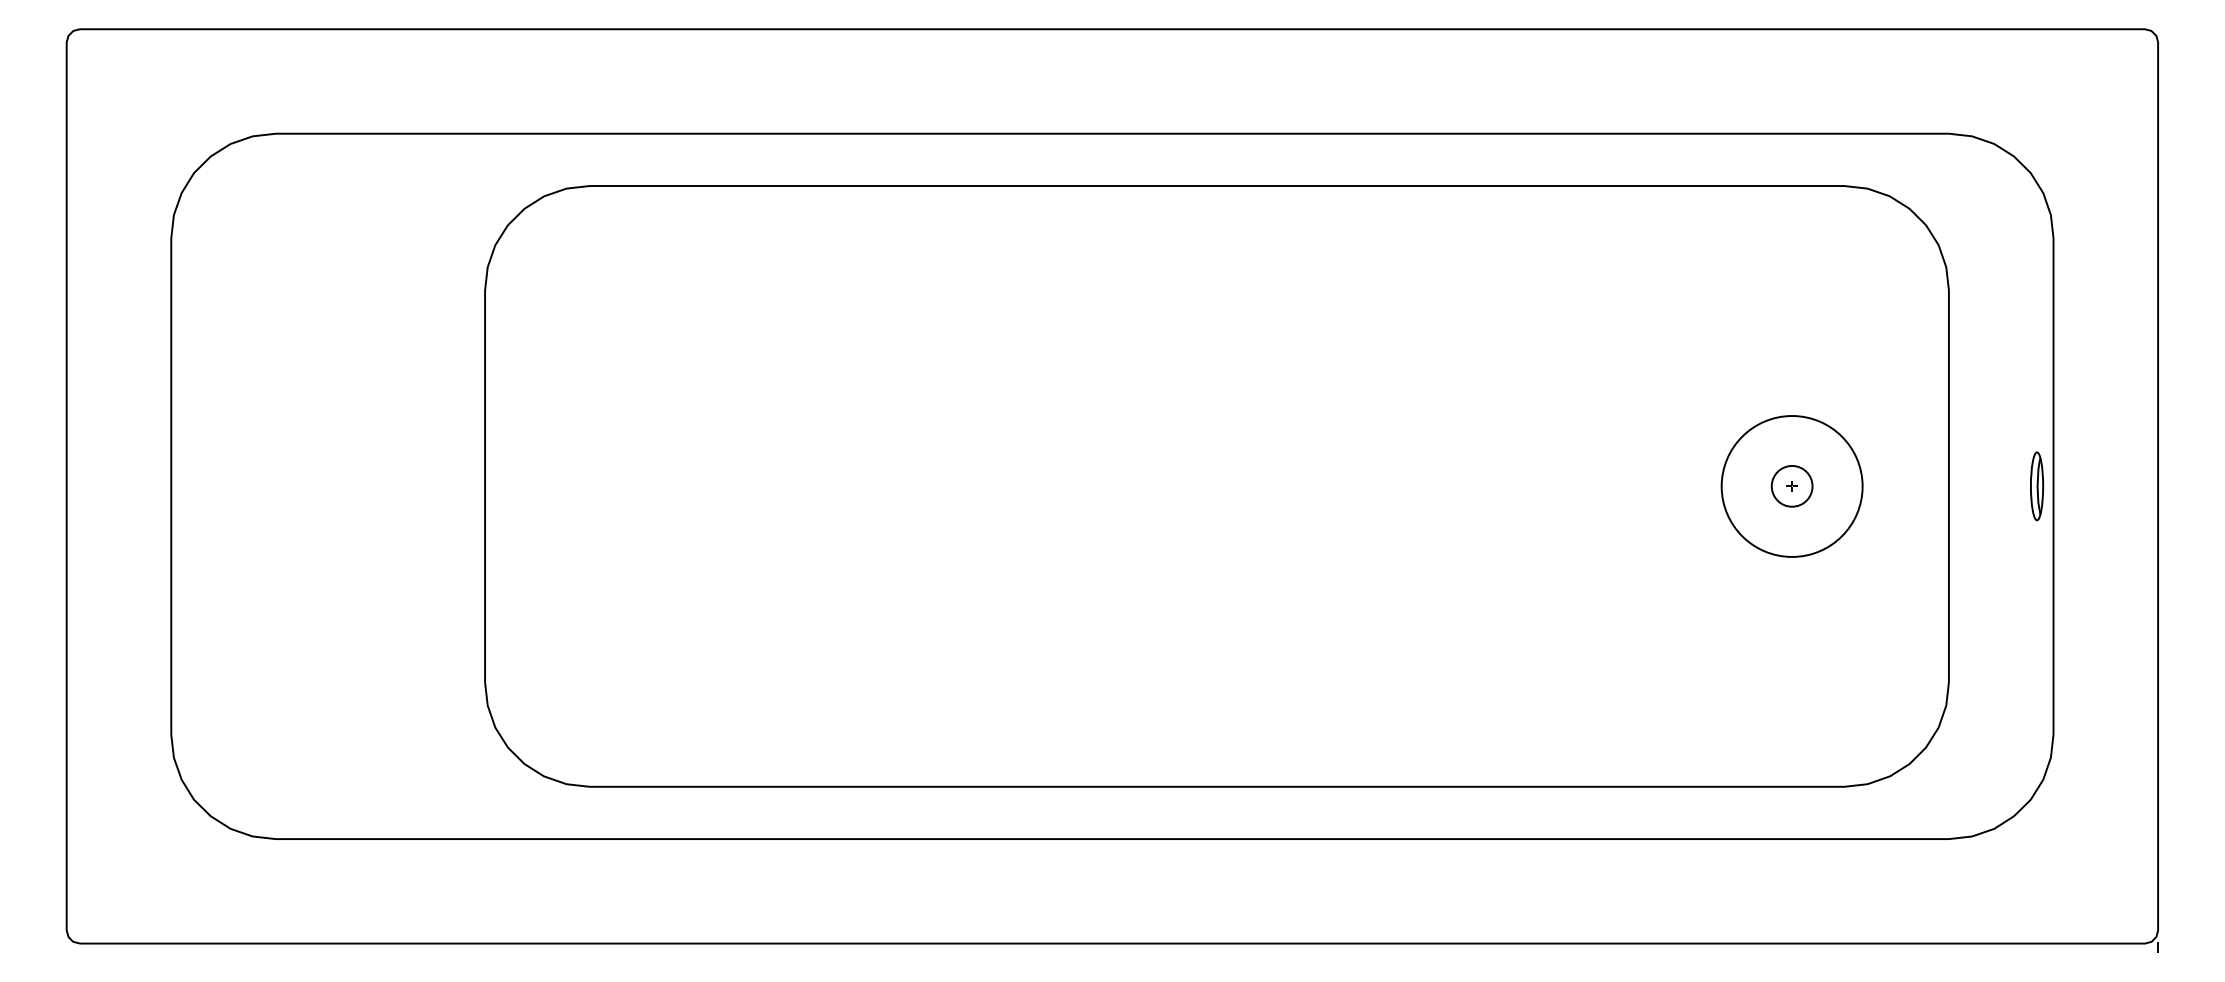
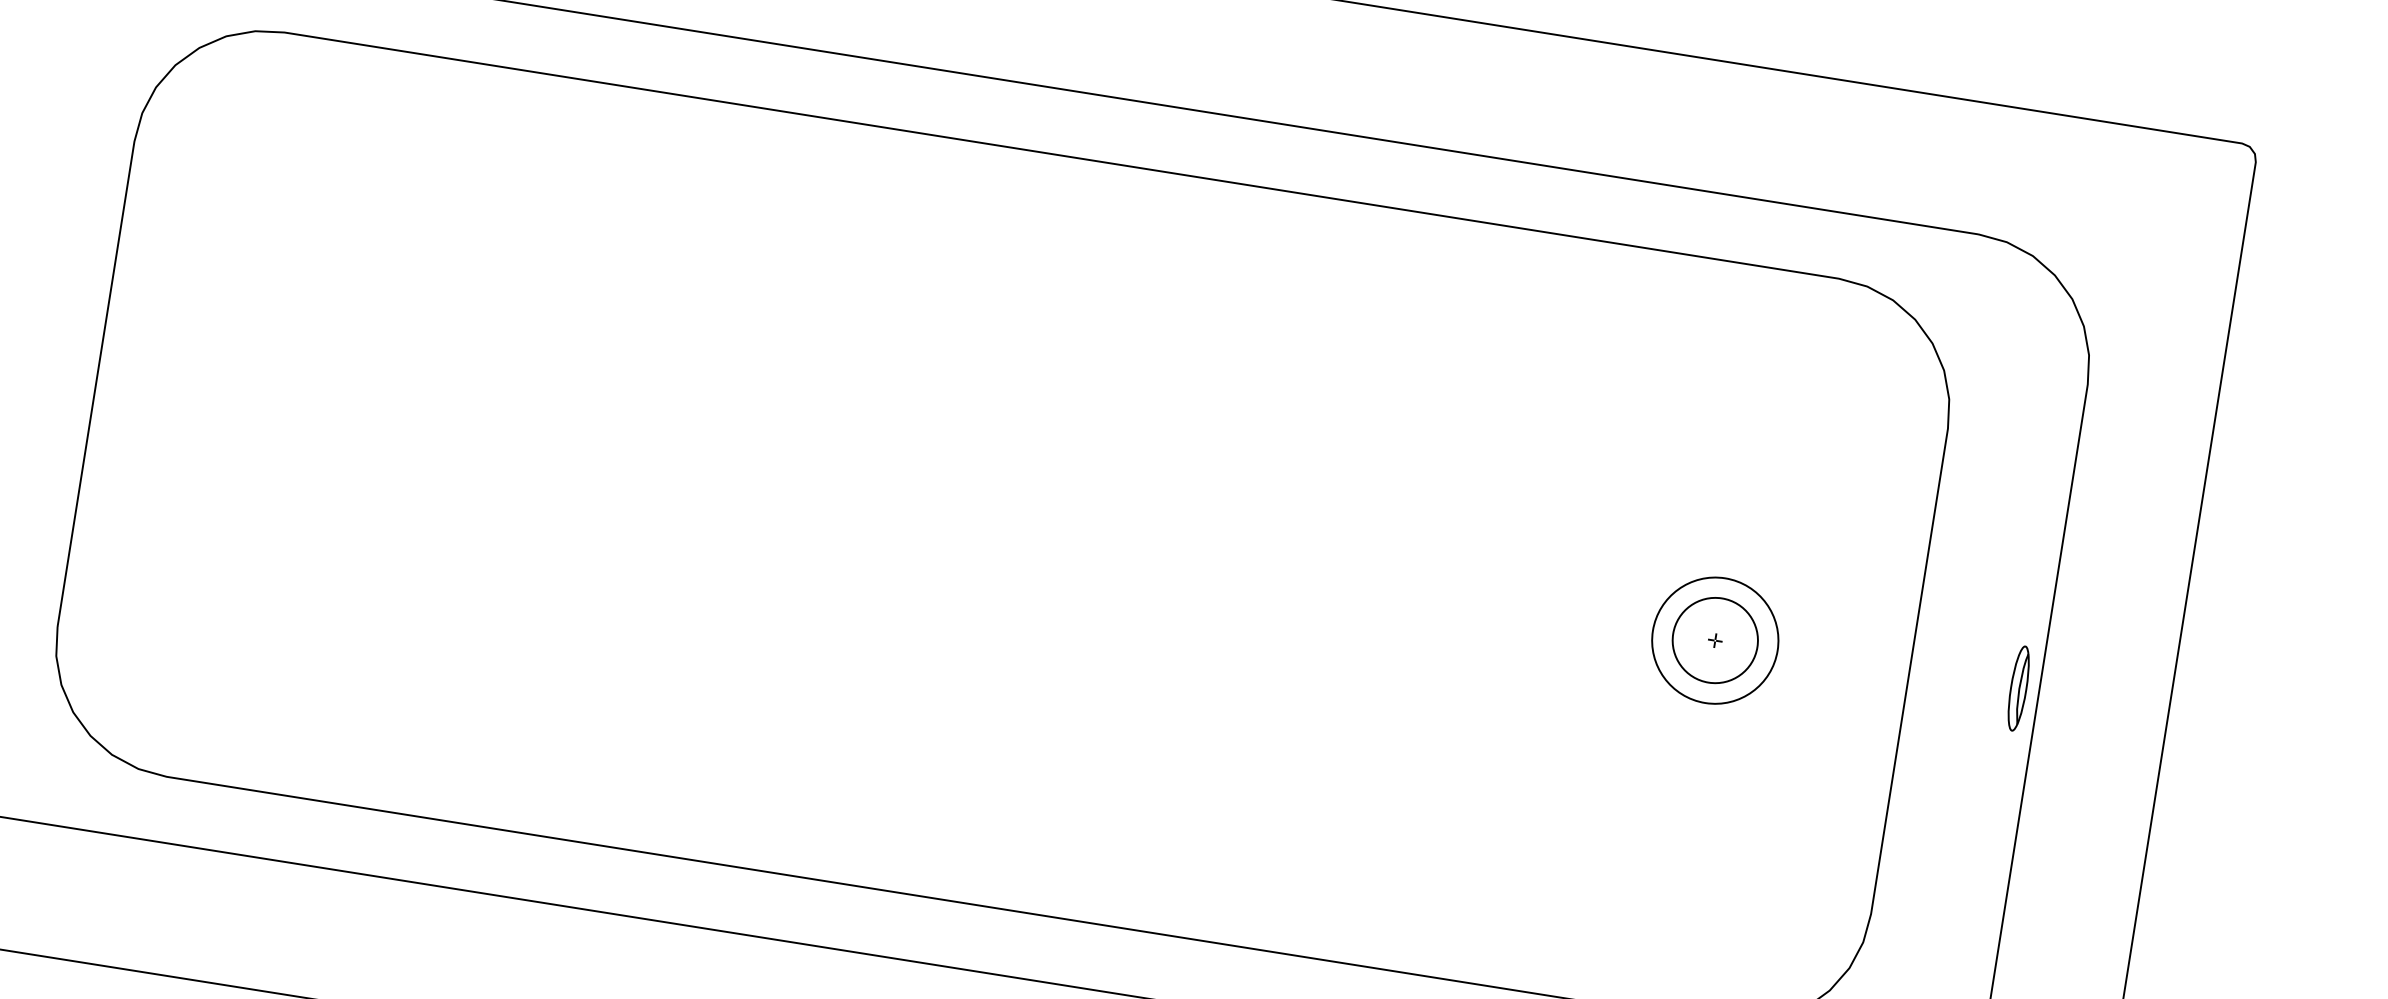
circle: (1791, 486) -> (1714, 640), size x0.71
circle: (1792, 486) -> (1715, 640), size x1.67

